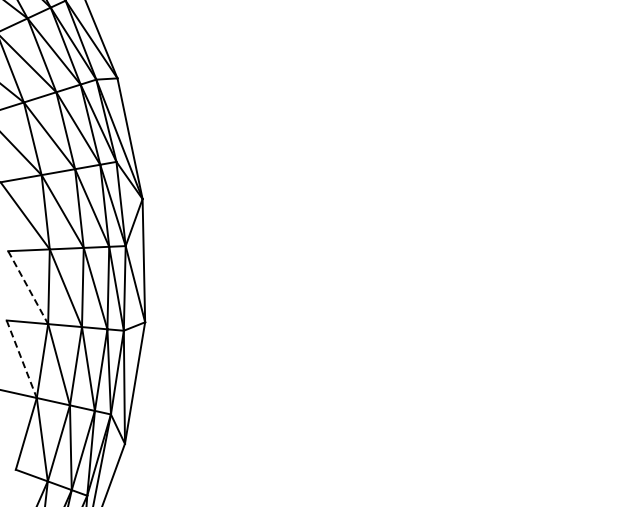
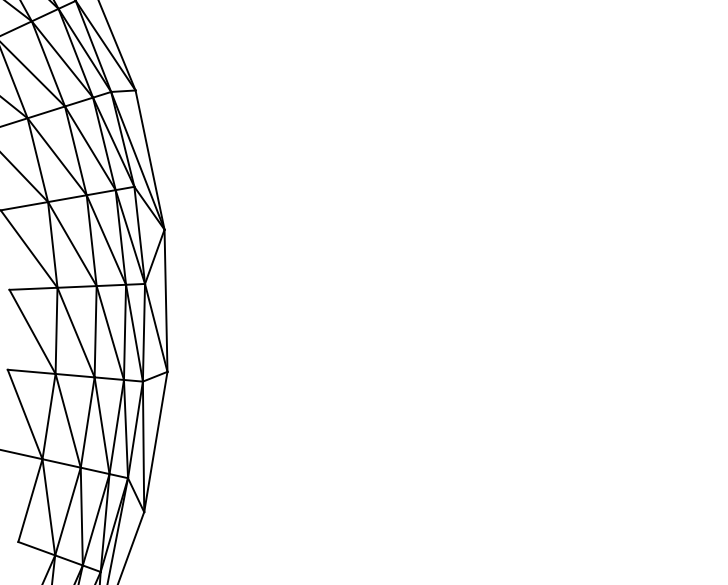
line: (28, 287) -> (32, 331), dashed -> solid
line: (21, 359) -> (24, 414), dashed -> solid

